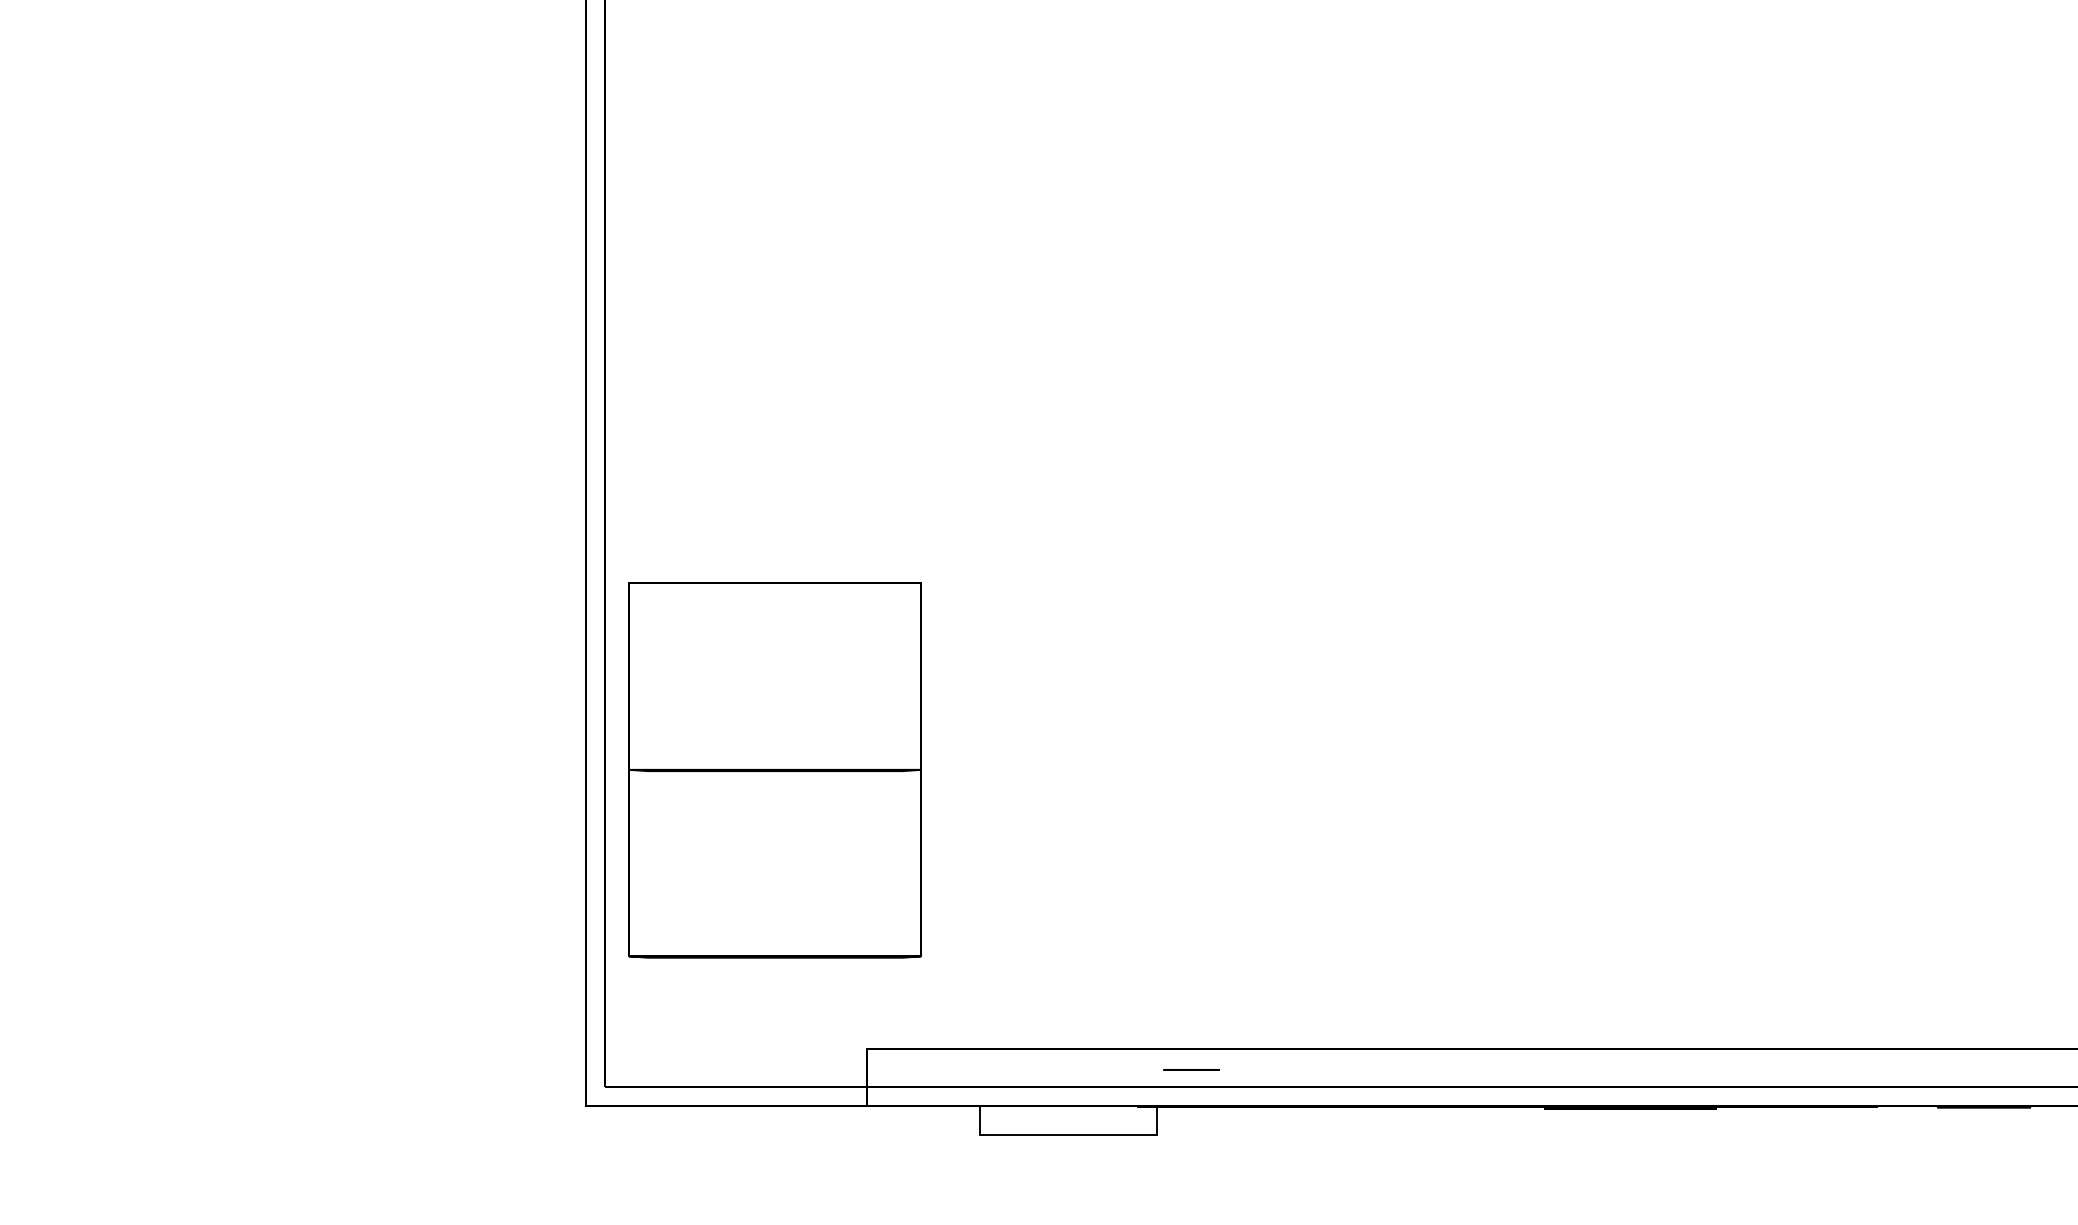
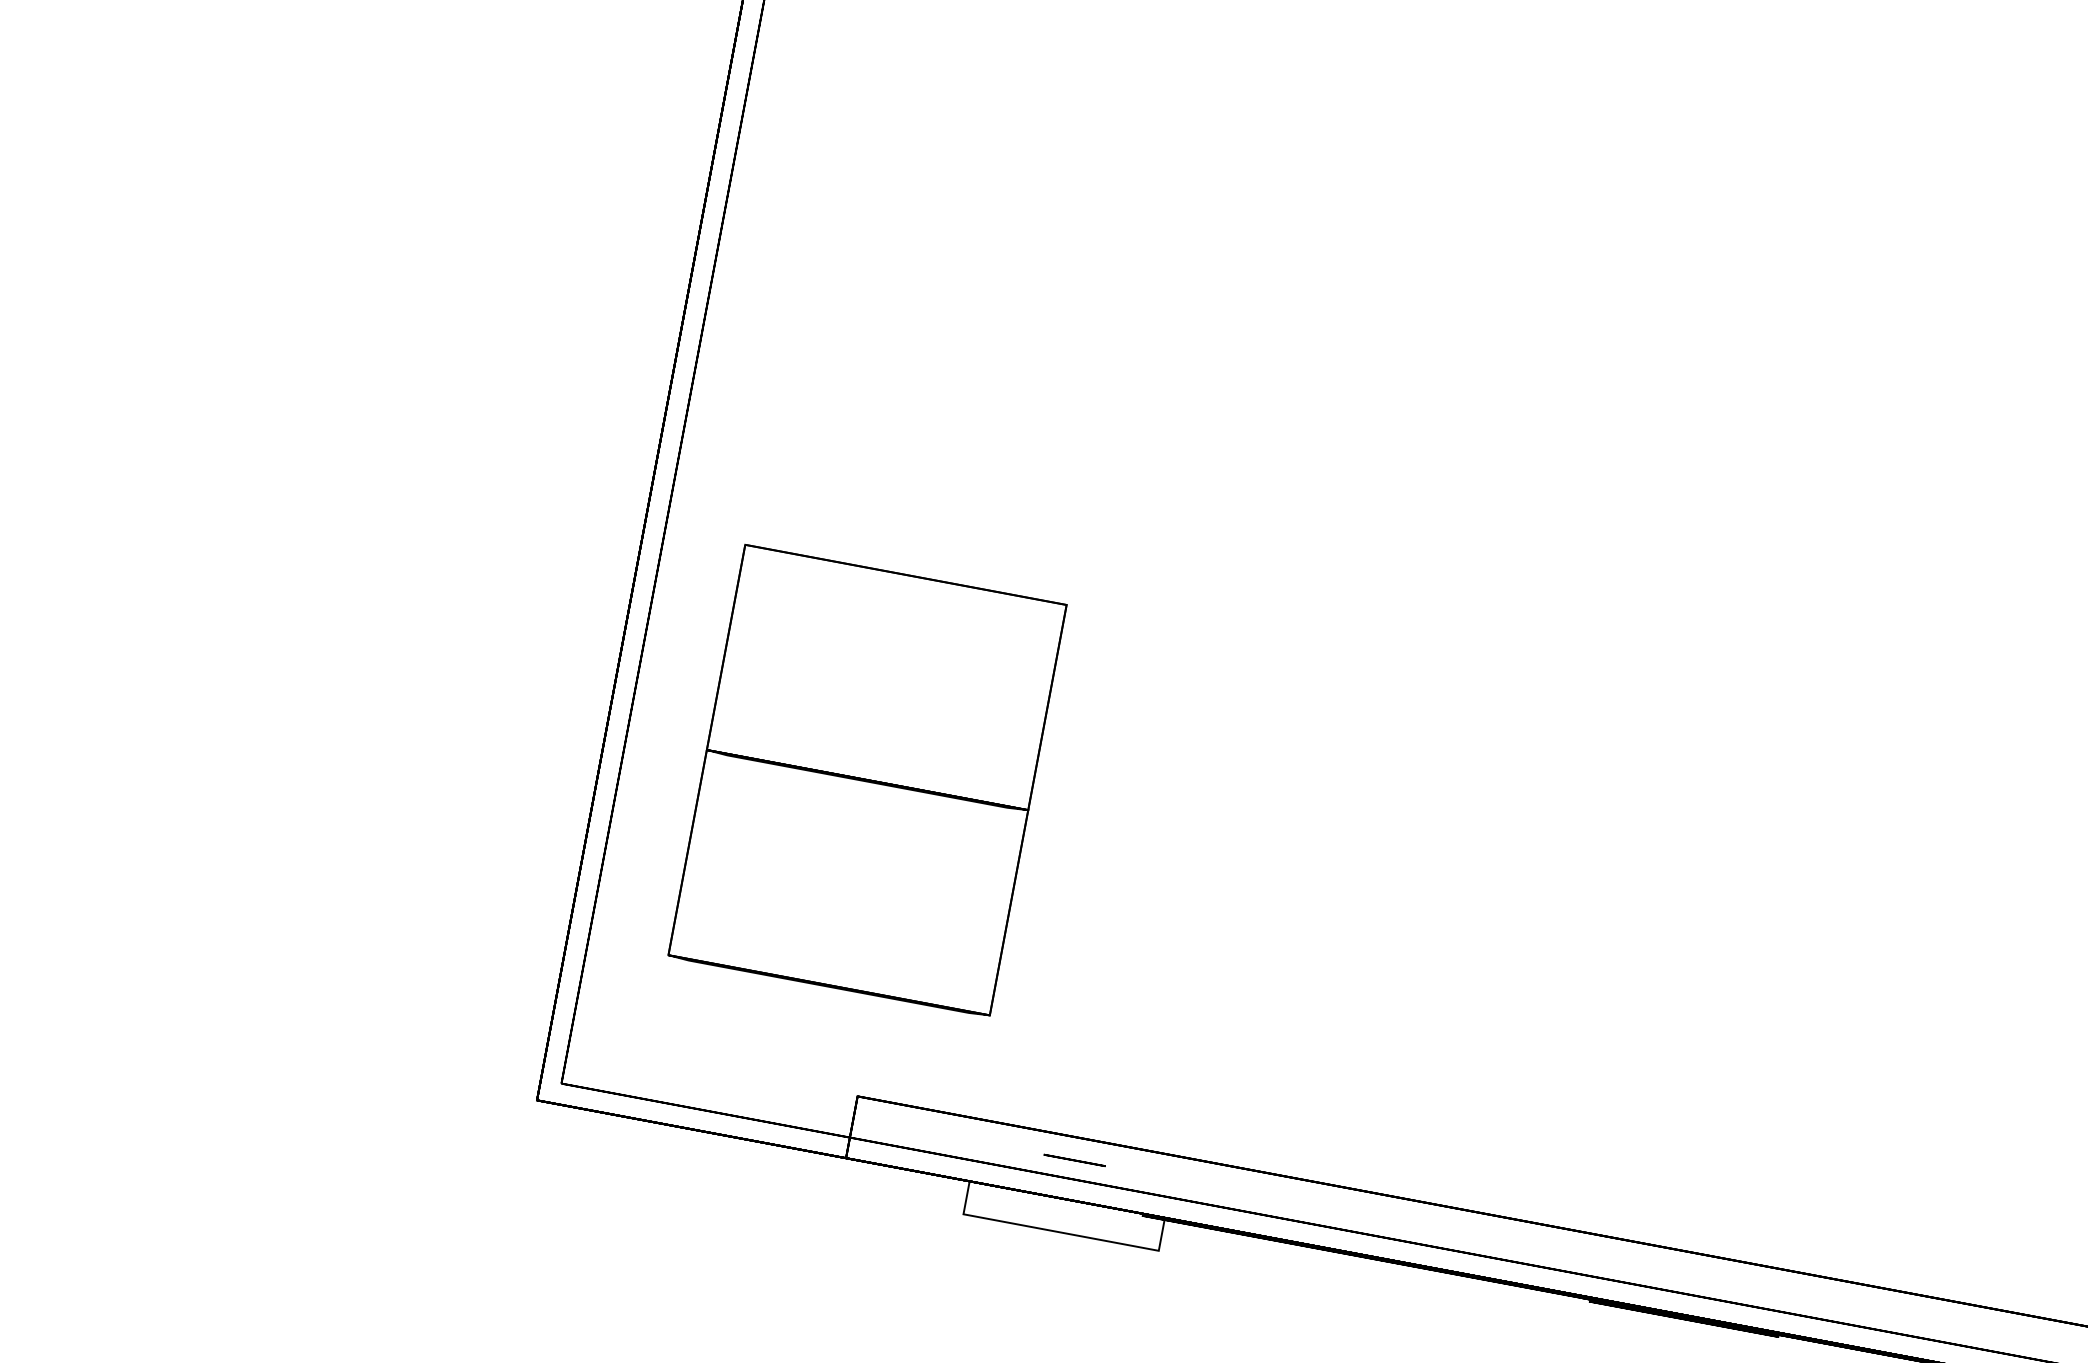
part: (774, 770) -> (866, 780), moved
circle: (1191, 1069) -> (1074, 1159), moved

